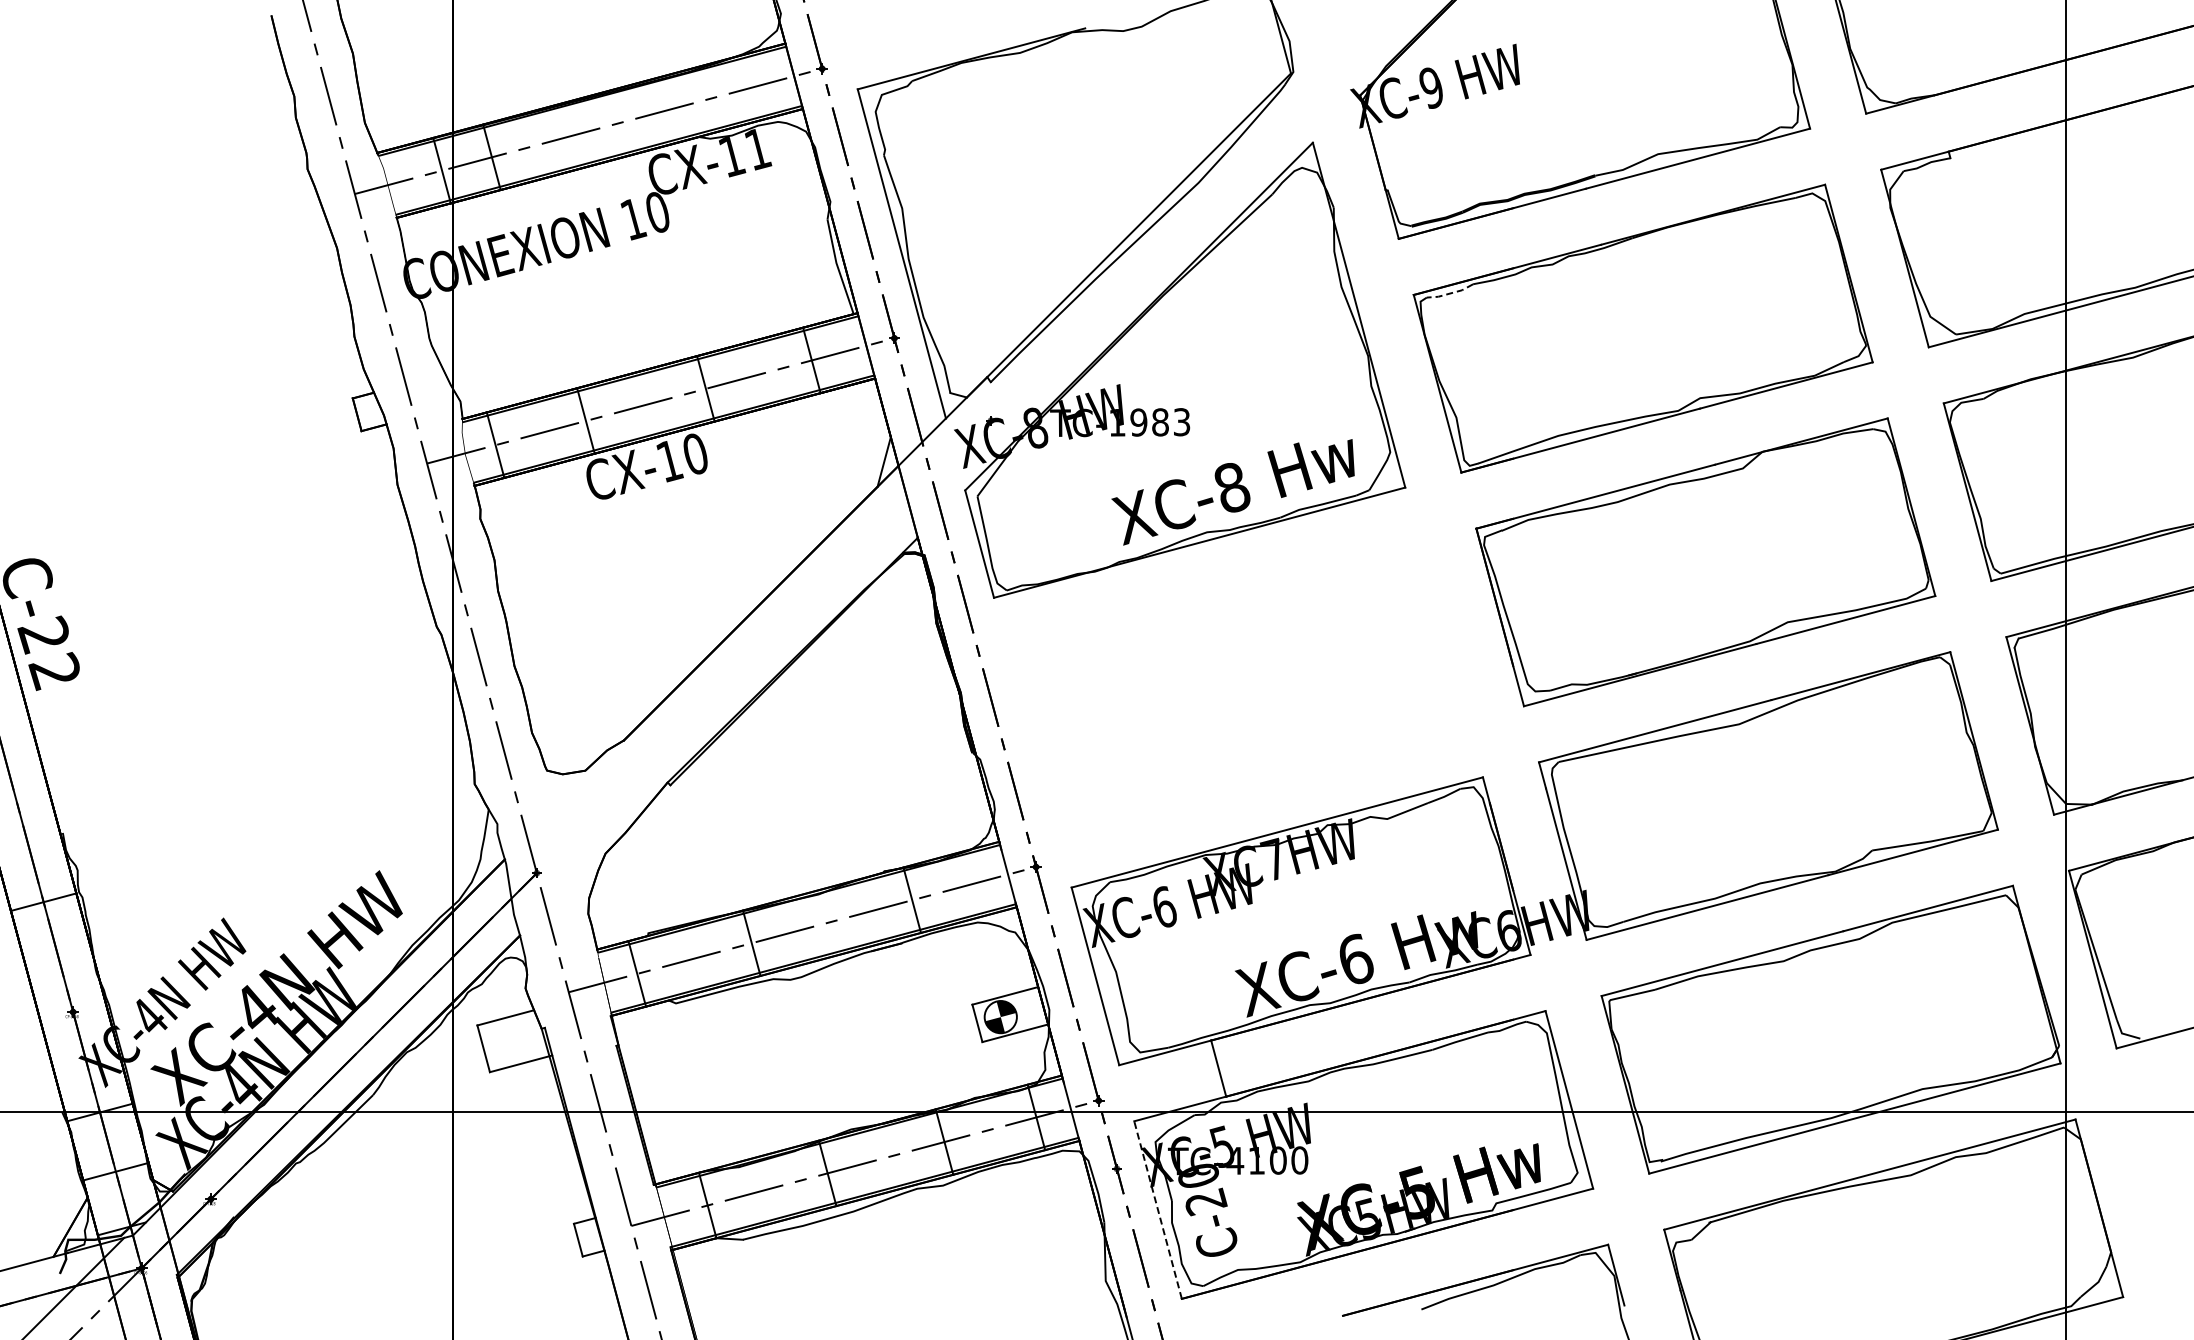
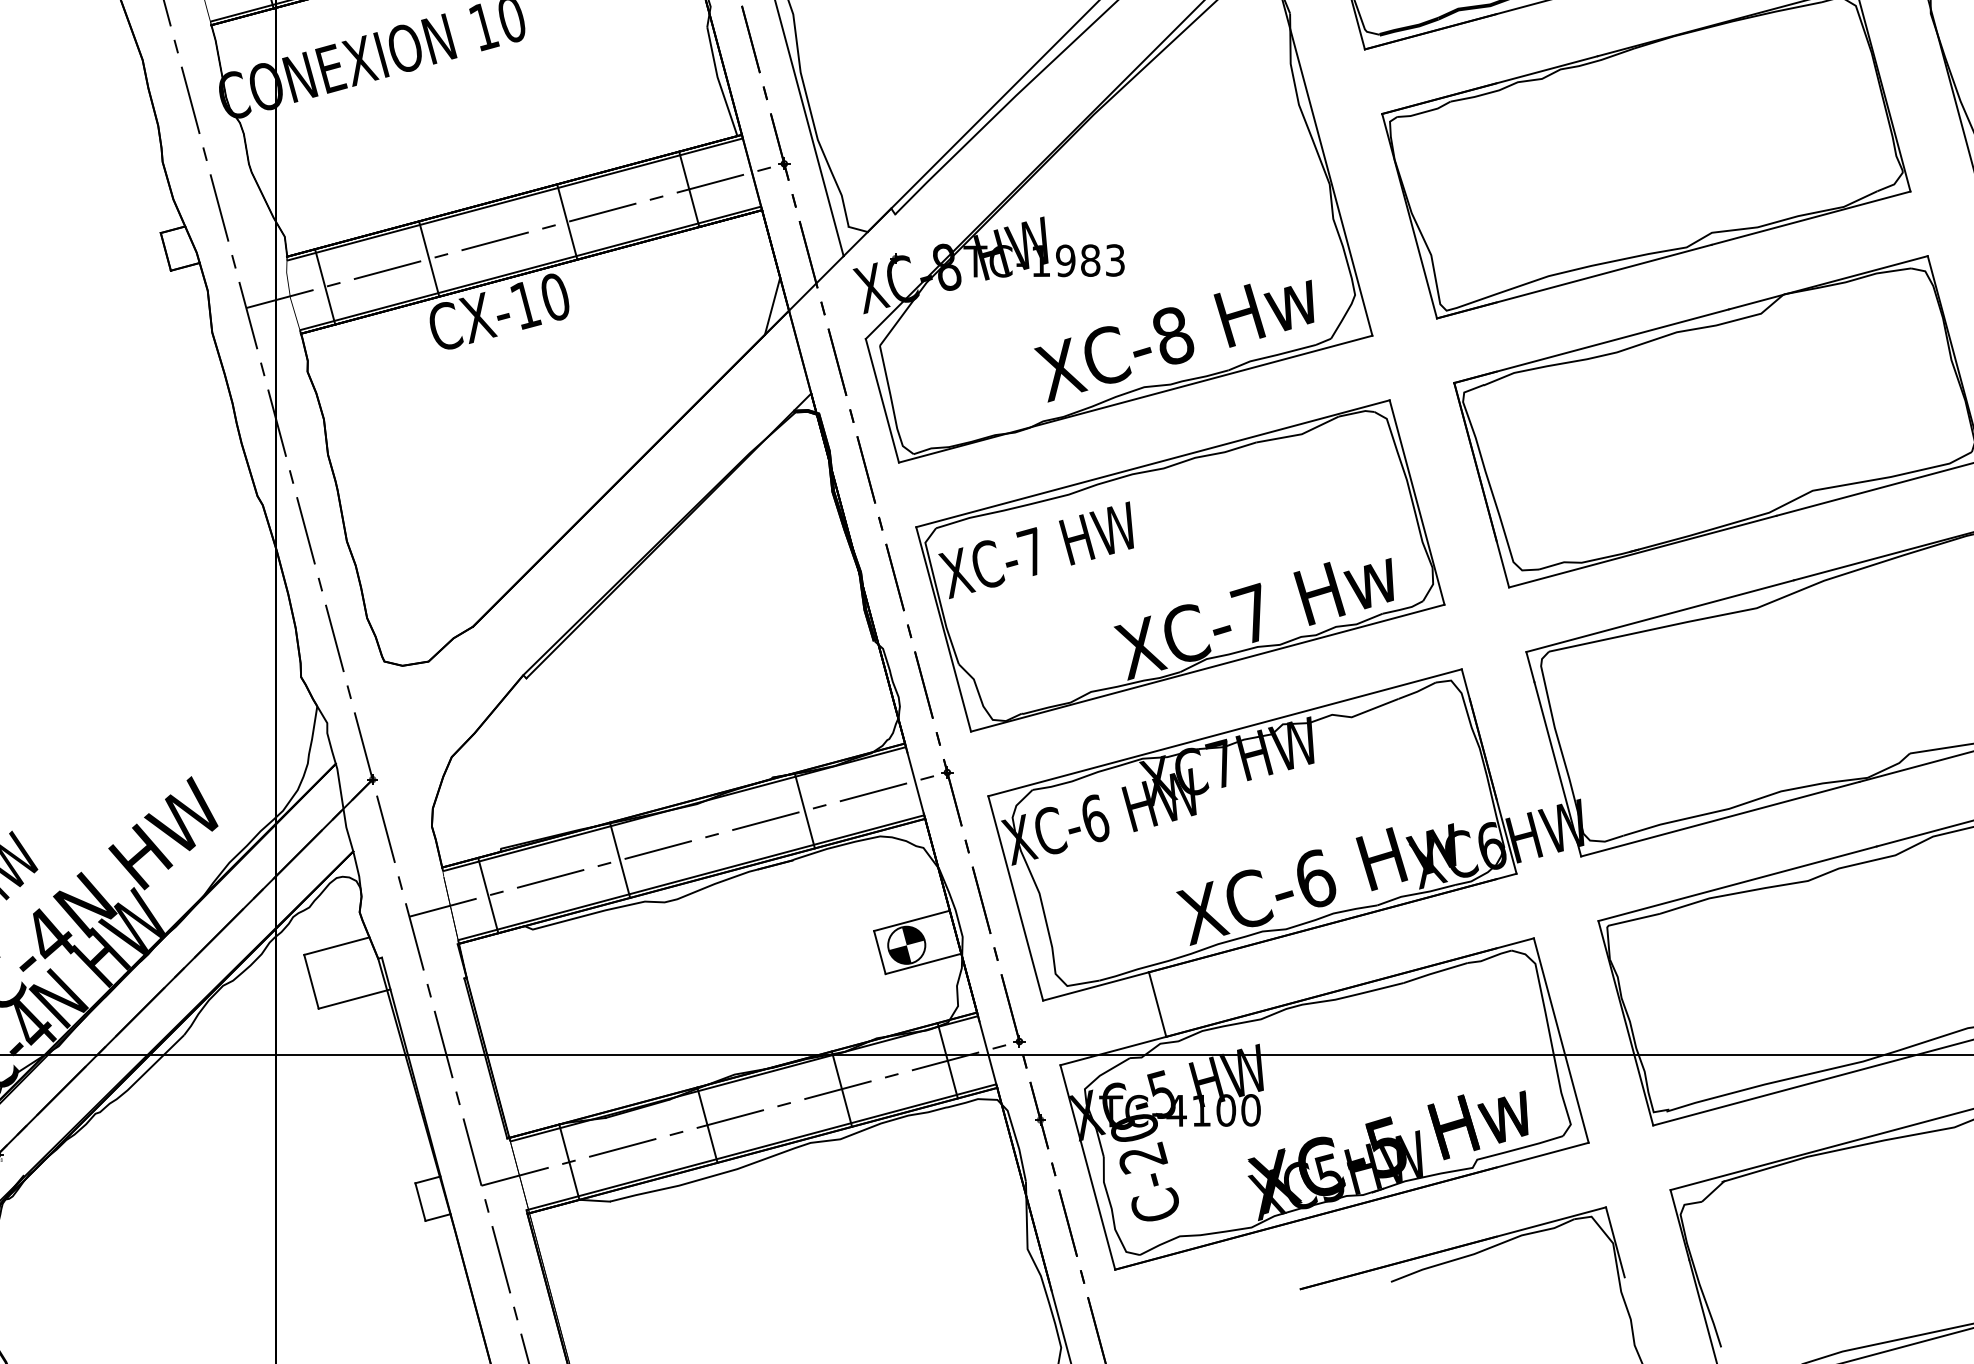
line: (1450, 293) -> (1424, 112), dashed -> solid
part: (1238, 687) -> (1180, 565), added
line: (1158, 1210) -> (1088, 1167), dashed -> solid

